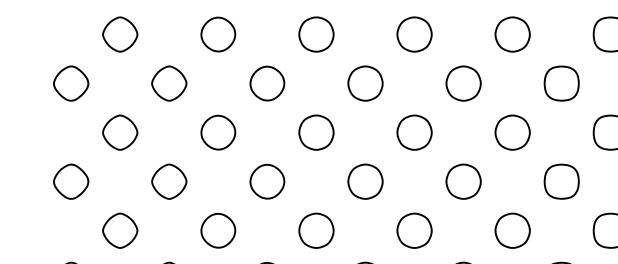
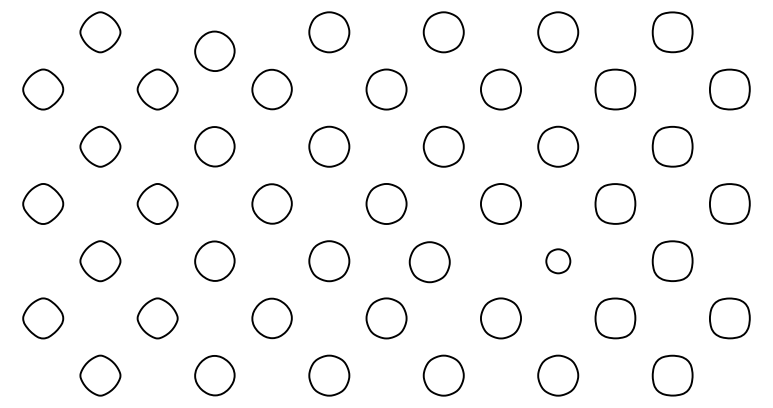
part: (218, 33) -> (214, 50), moved
part: (414, 231) -> (429, 262), moved
part: (512, 231) -> (558, 261), size x0.6

